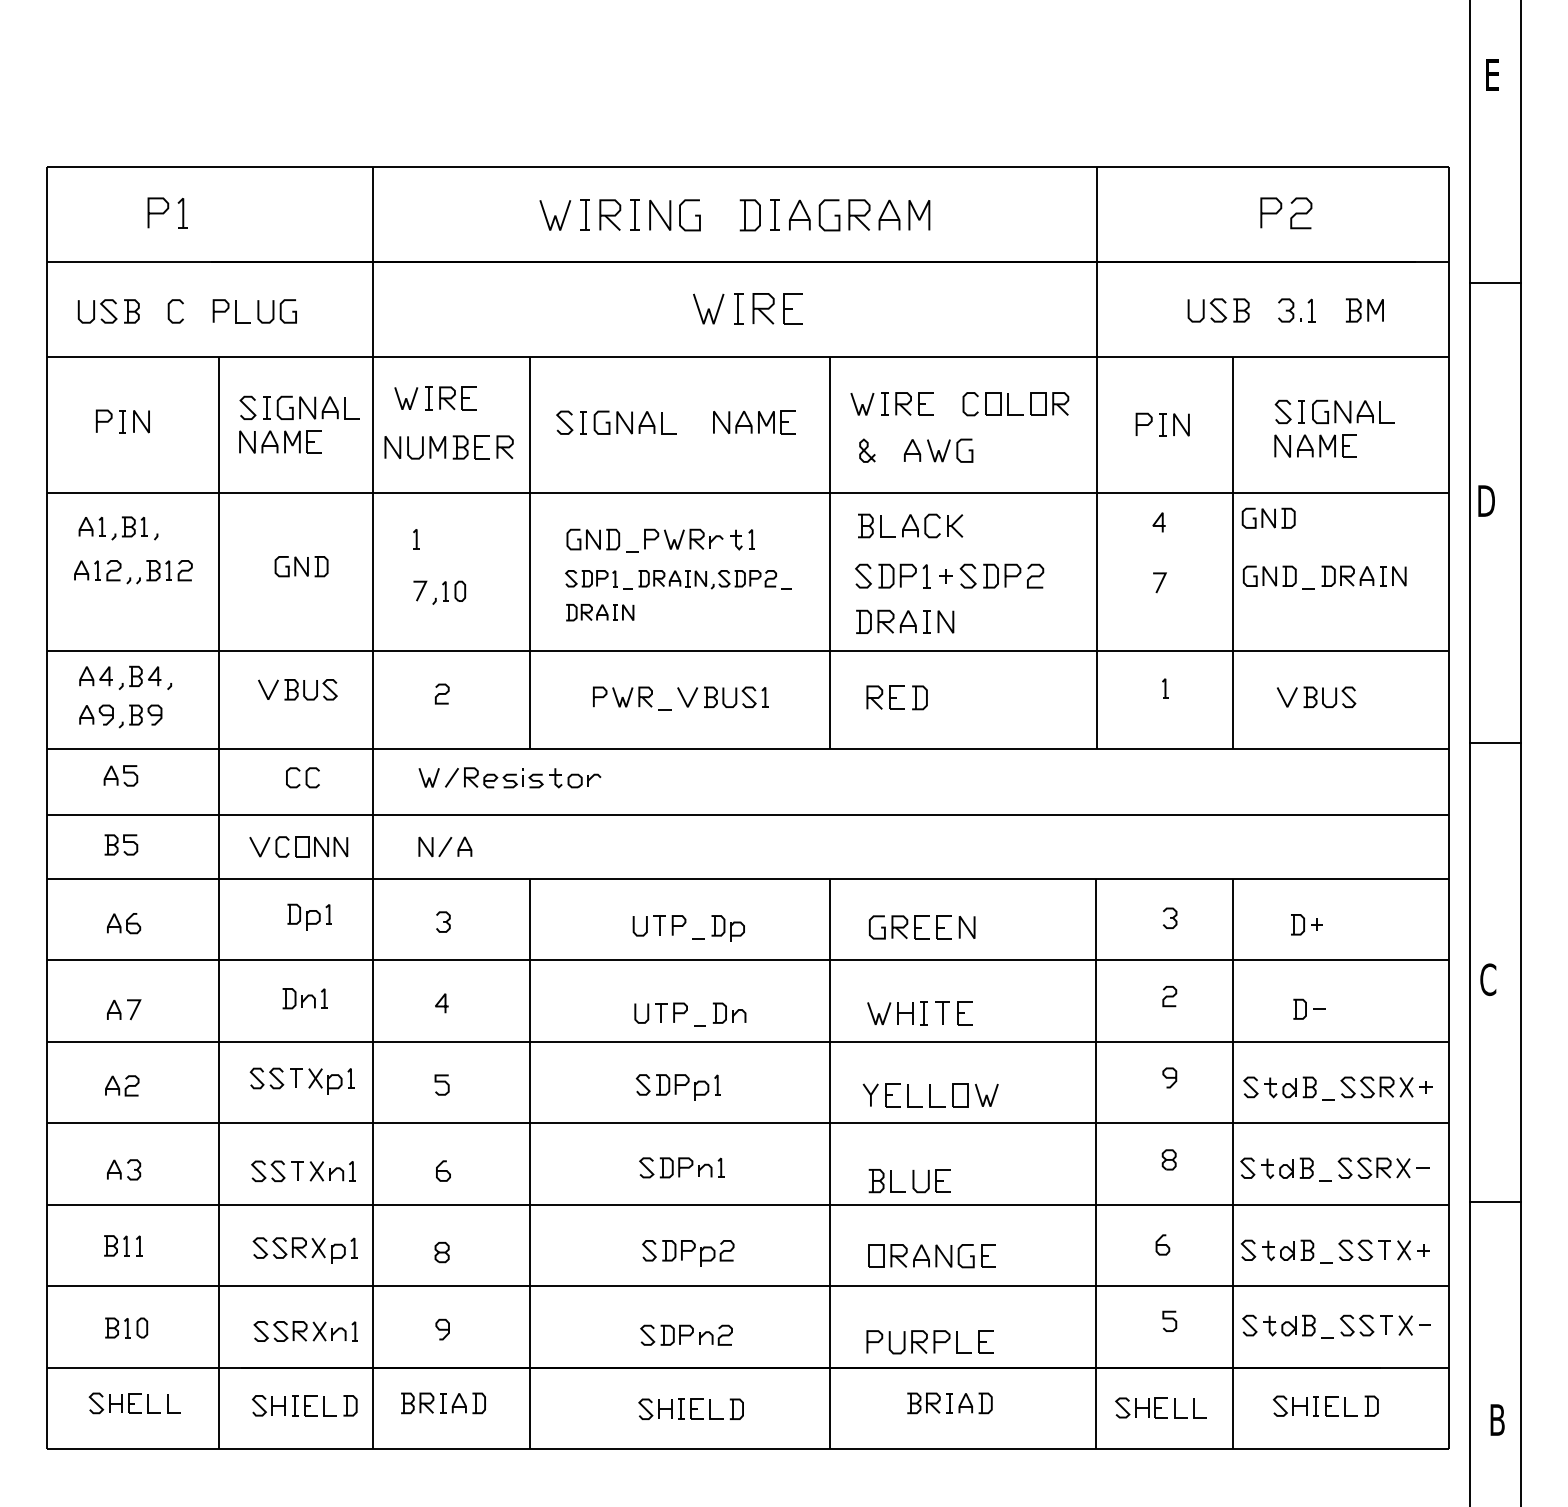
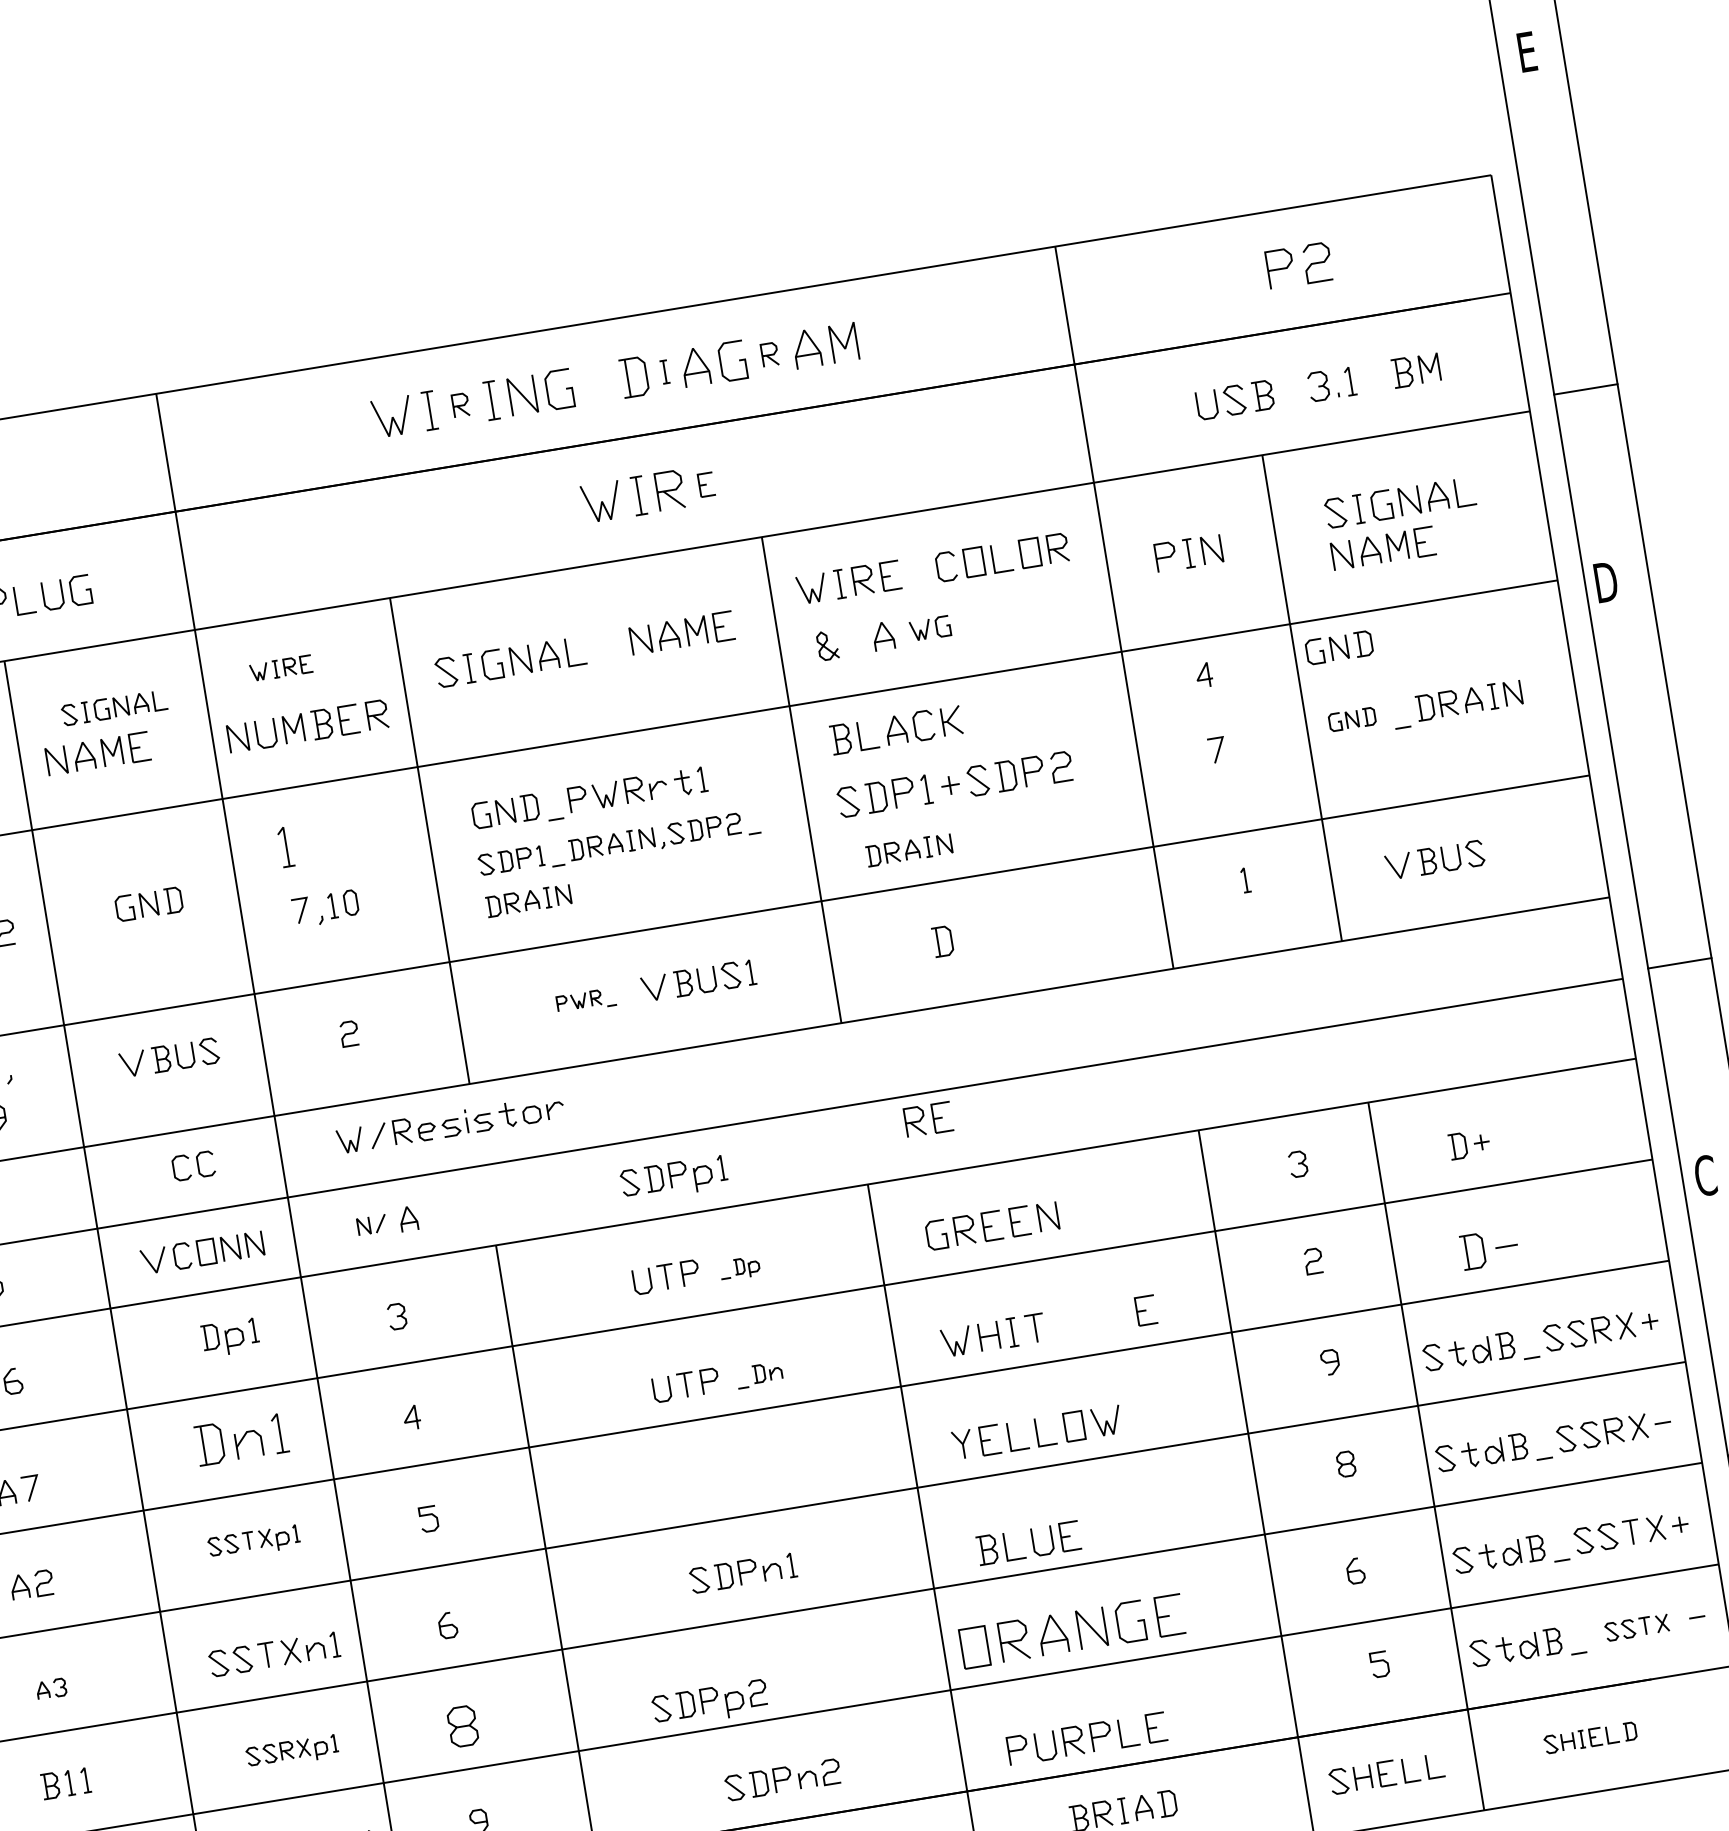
part: (610, 214) -> (460, 404), size x0.6
part: (774, 214) -> (664, 371), size x0.6
part: (859, 214) -> (769, 353), size x0.6
line: (1494, 283) -> (1584, 389), moved
part: (792, 308) -> (705, 484), size x0.6
part: (435, 398) -> (281, 668), size x0.6
part: (299, 407) -> (114, 707), size x0.7
part: (950, 450) -> (930, 628), size x0.7
part: (416, 539) -> (286, 847), size x1.6
part: (1269, 575) -> (1351, 718), size x0.7
part: (905, 621) -> (909, 849), size x0.7
part: (885, 697) -> (928, 1119), moved
part: (632, 698) -> (586, 1000), size x0.6
line: (1494, 742) -> (1678, 963), moved
part: (435, 846) -> (372, 1224), size x0.7
part: (718, 928) -> (739, 1268), size x0.6
part: (304, 998) -> (240, 1439), size x1.6
part: (1309, 1008) -> (1489, 1247), size x1.4
part: (964, 1013) -> (1145, 1310), moved
part: (720, 1014) -> (759, 1374), size x0.7
part: (301, 1080) -> (253, 1541), size x0.7
part: (677, 1087) -> (673, 1178), moved
part: (124, 1169) -> (51, 1688), size x0.7
part: (304, 1250) -> (291, 1752), size x0.7
part: (441, 1252) -> (462, 1726), size x1.6
part: (688, 1253) -> (710, 1704), moved
part: (931, 1256) -> (1070, 1632), size x1.4
part: (1376, 1325) -> (1637, 1627), size x0.7
part: (1325, 1405) -> (1590, 1737), size x0.7

